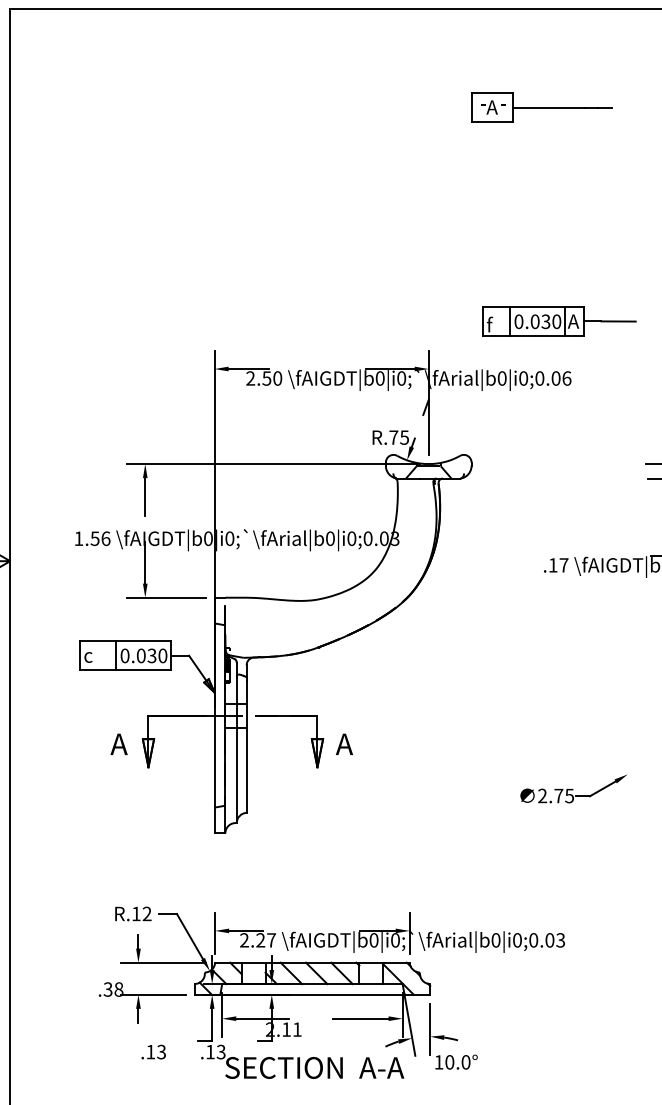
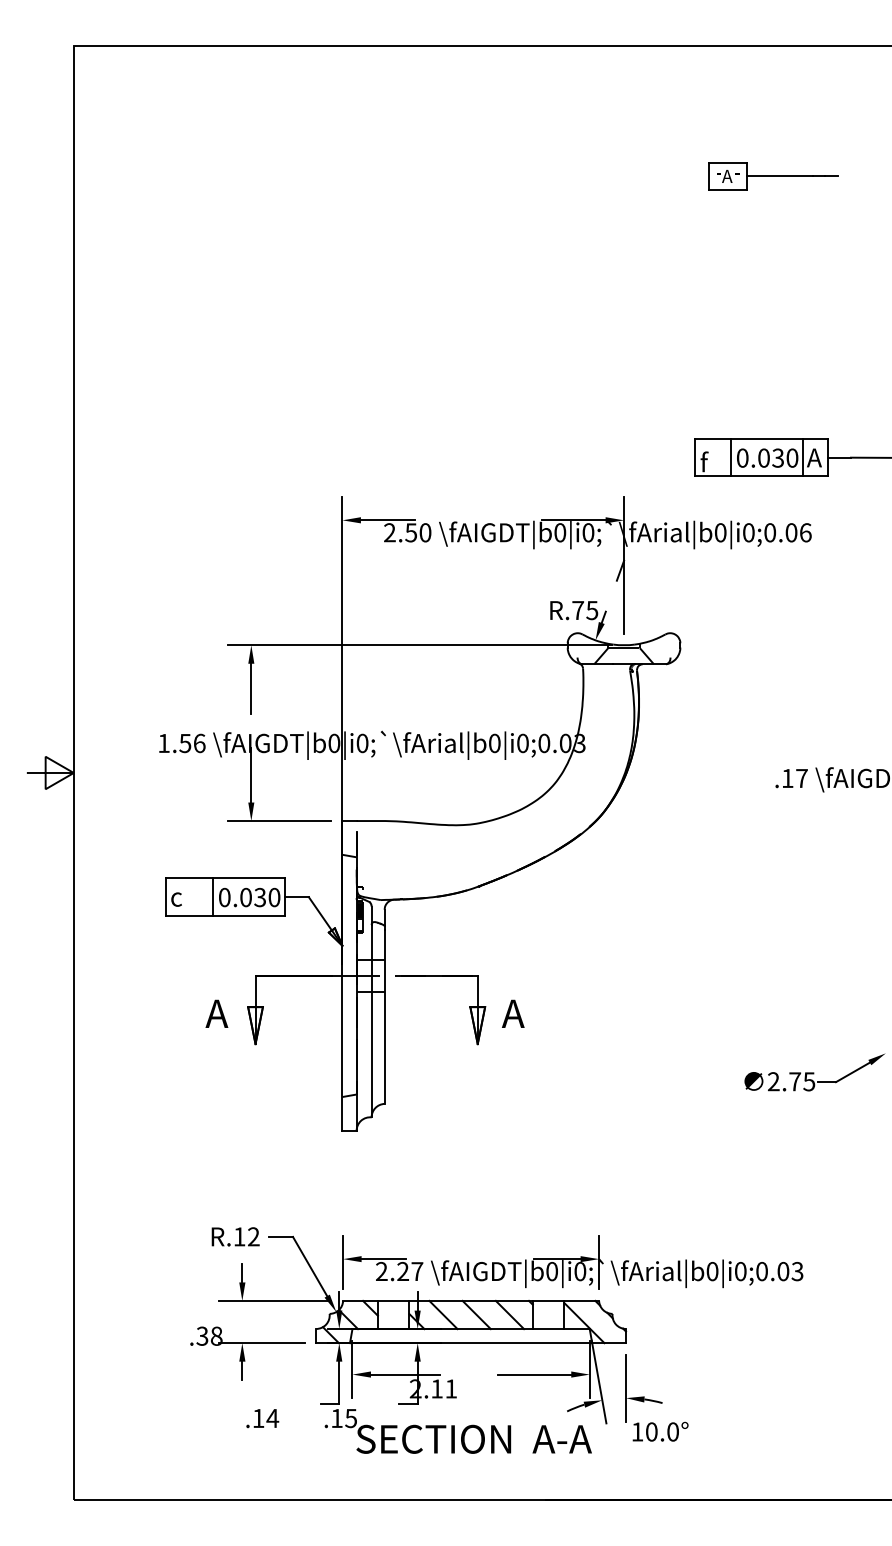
part: (542, 107) -> (773, 176), size x0.7
text: (221, 1051) -> (351, 1417), .13 -> .15
text: (161, 1052) -> (272, 1418), .13 -> .14

